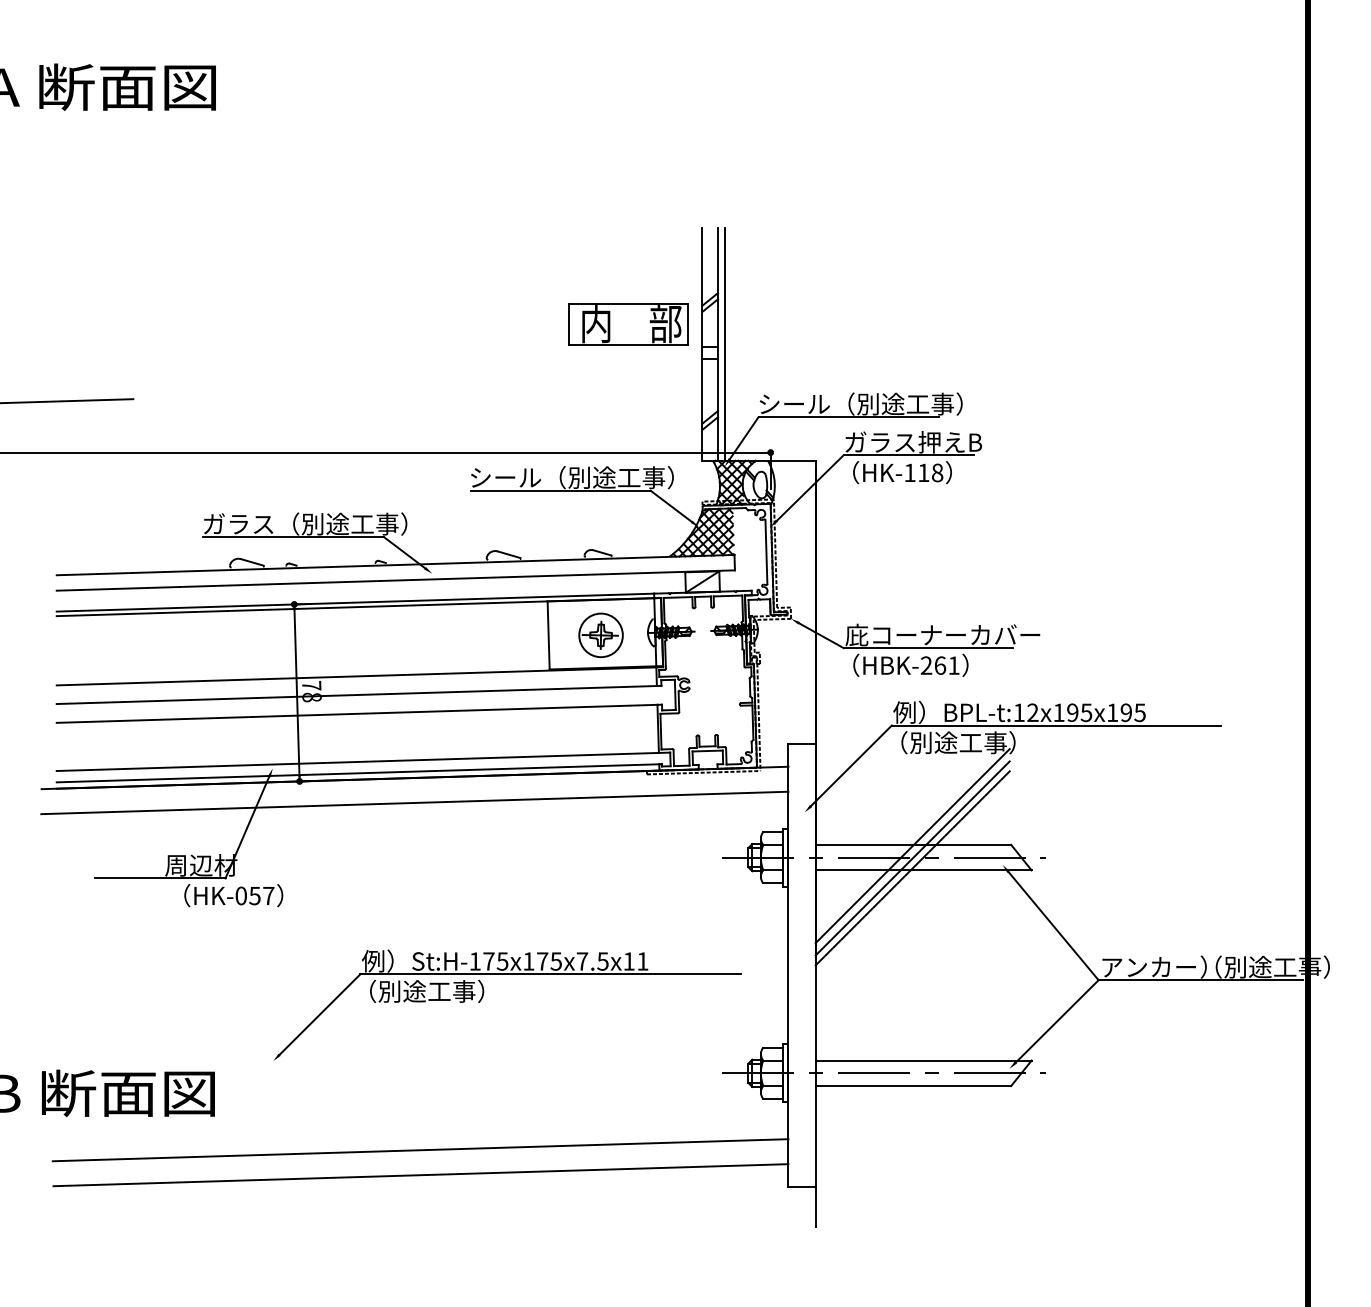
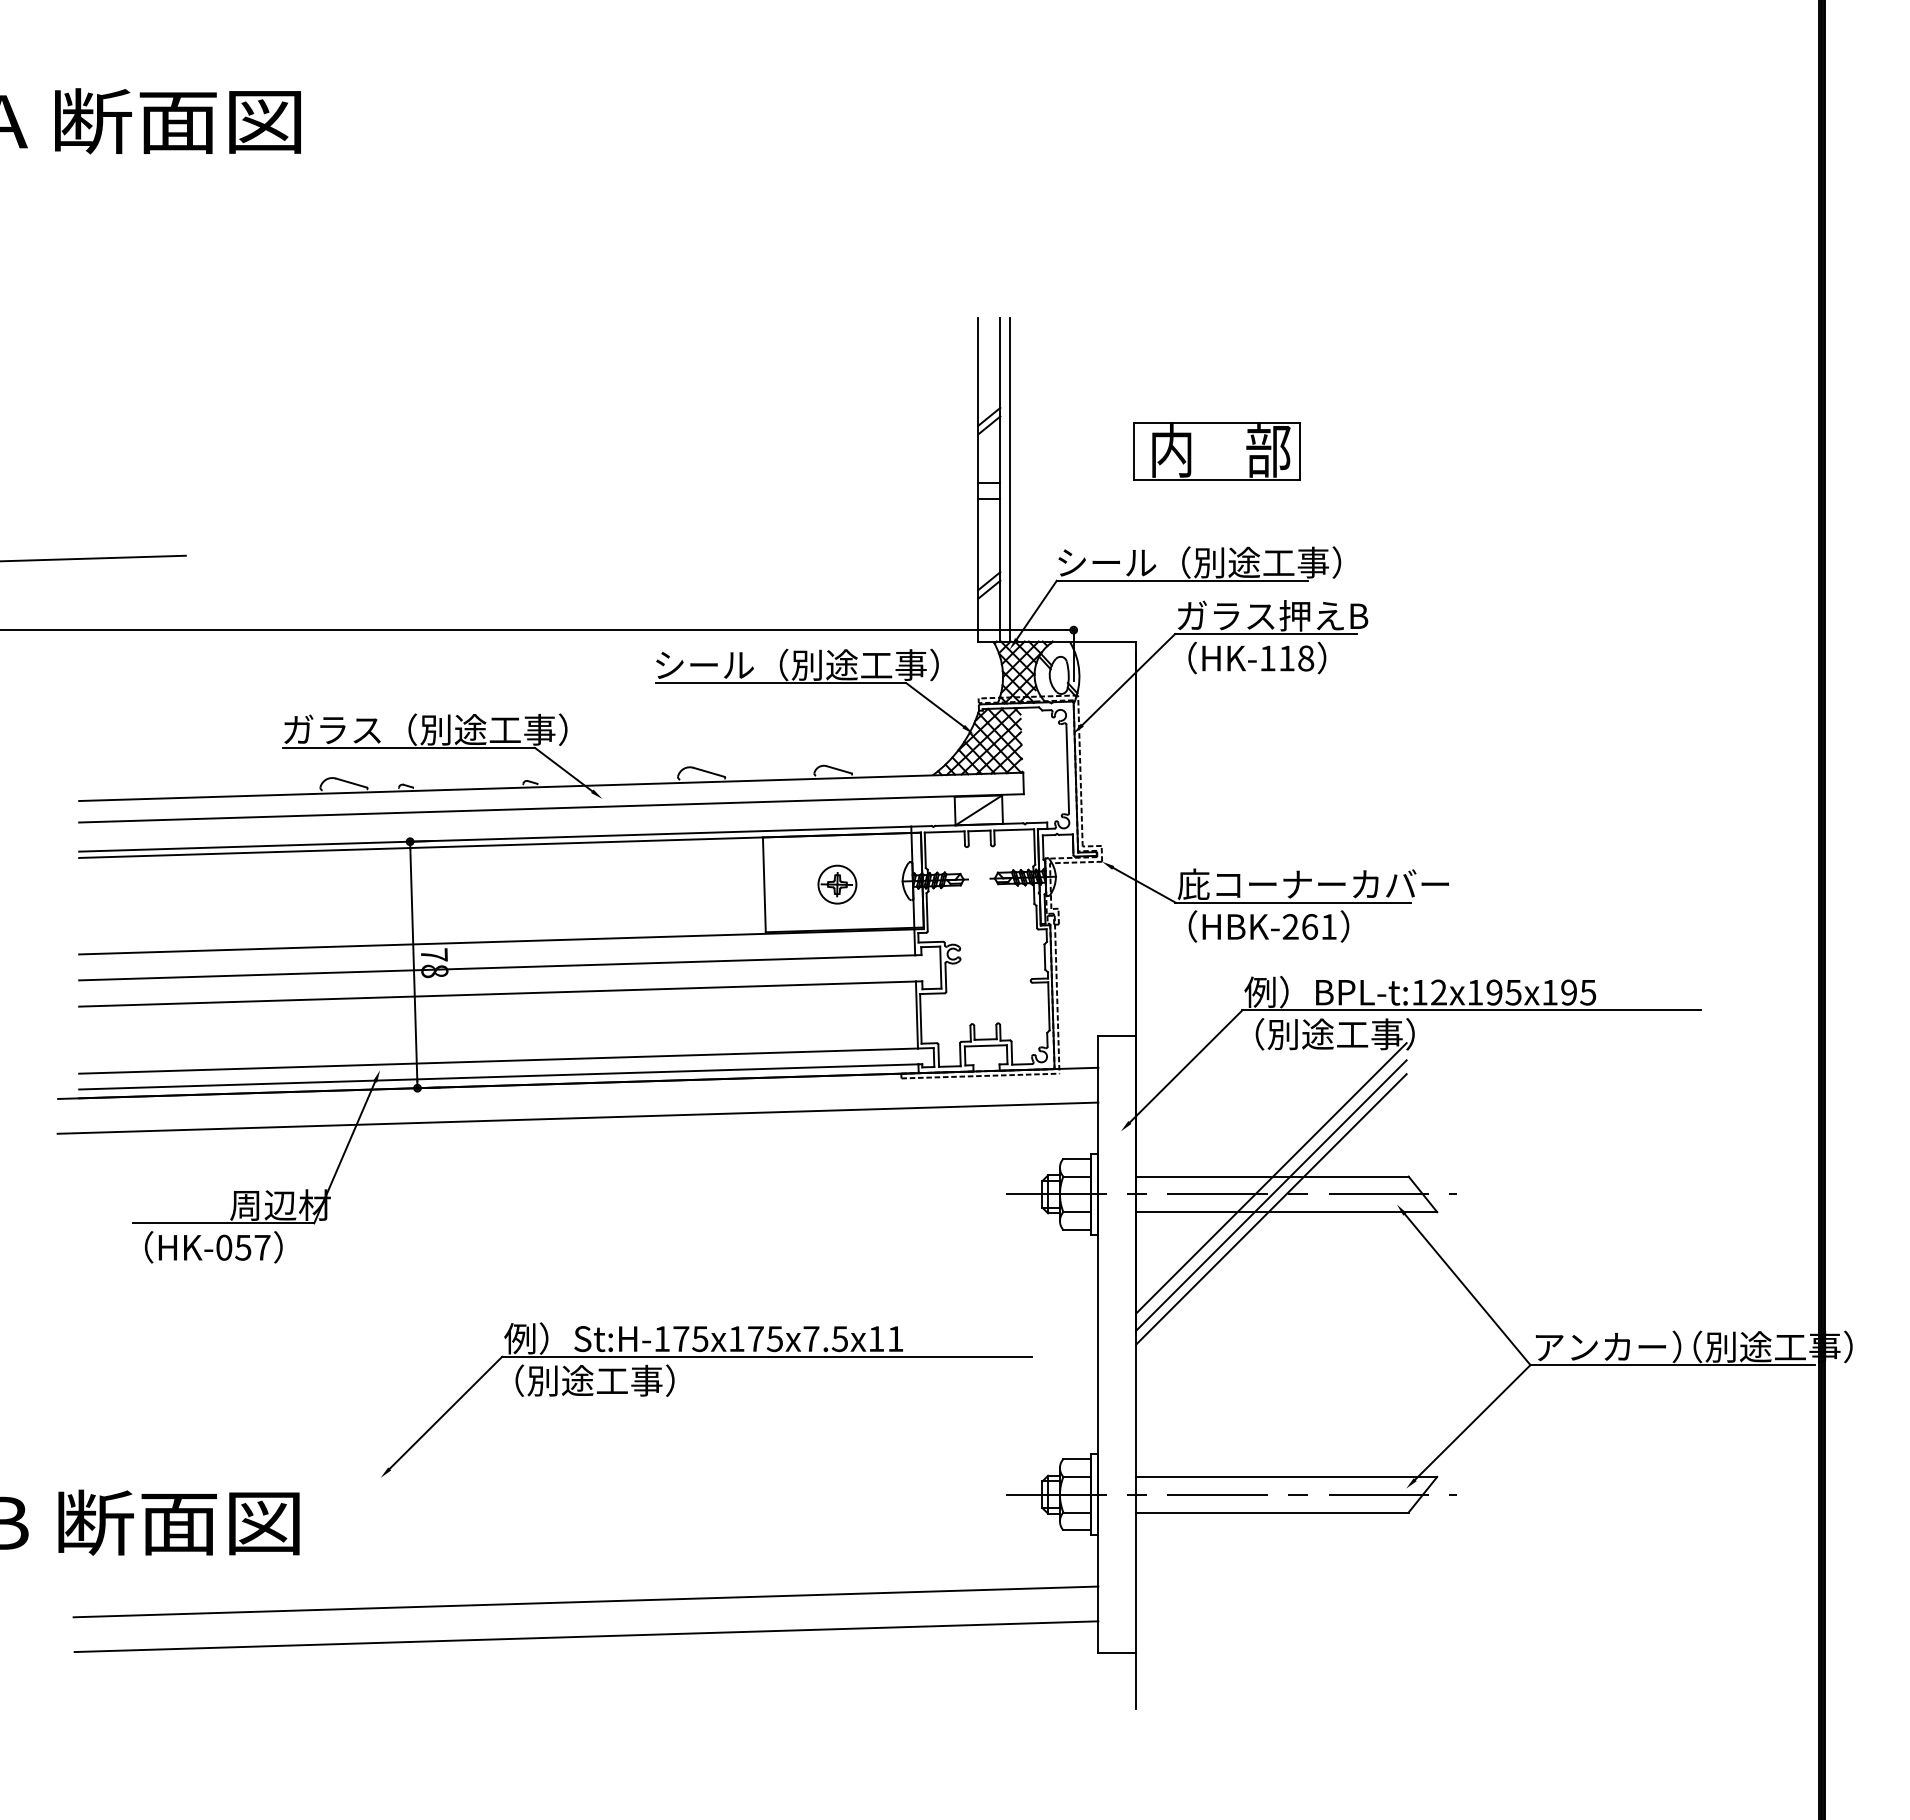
part: (628, 324) -> (1216, 451), moved
part: (601, 635) -> (837, 884), size x0.62
text: (233, 895) -> (213, 1247), moved

